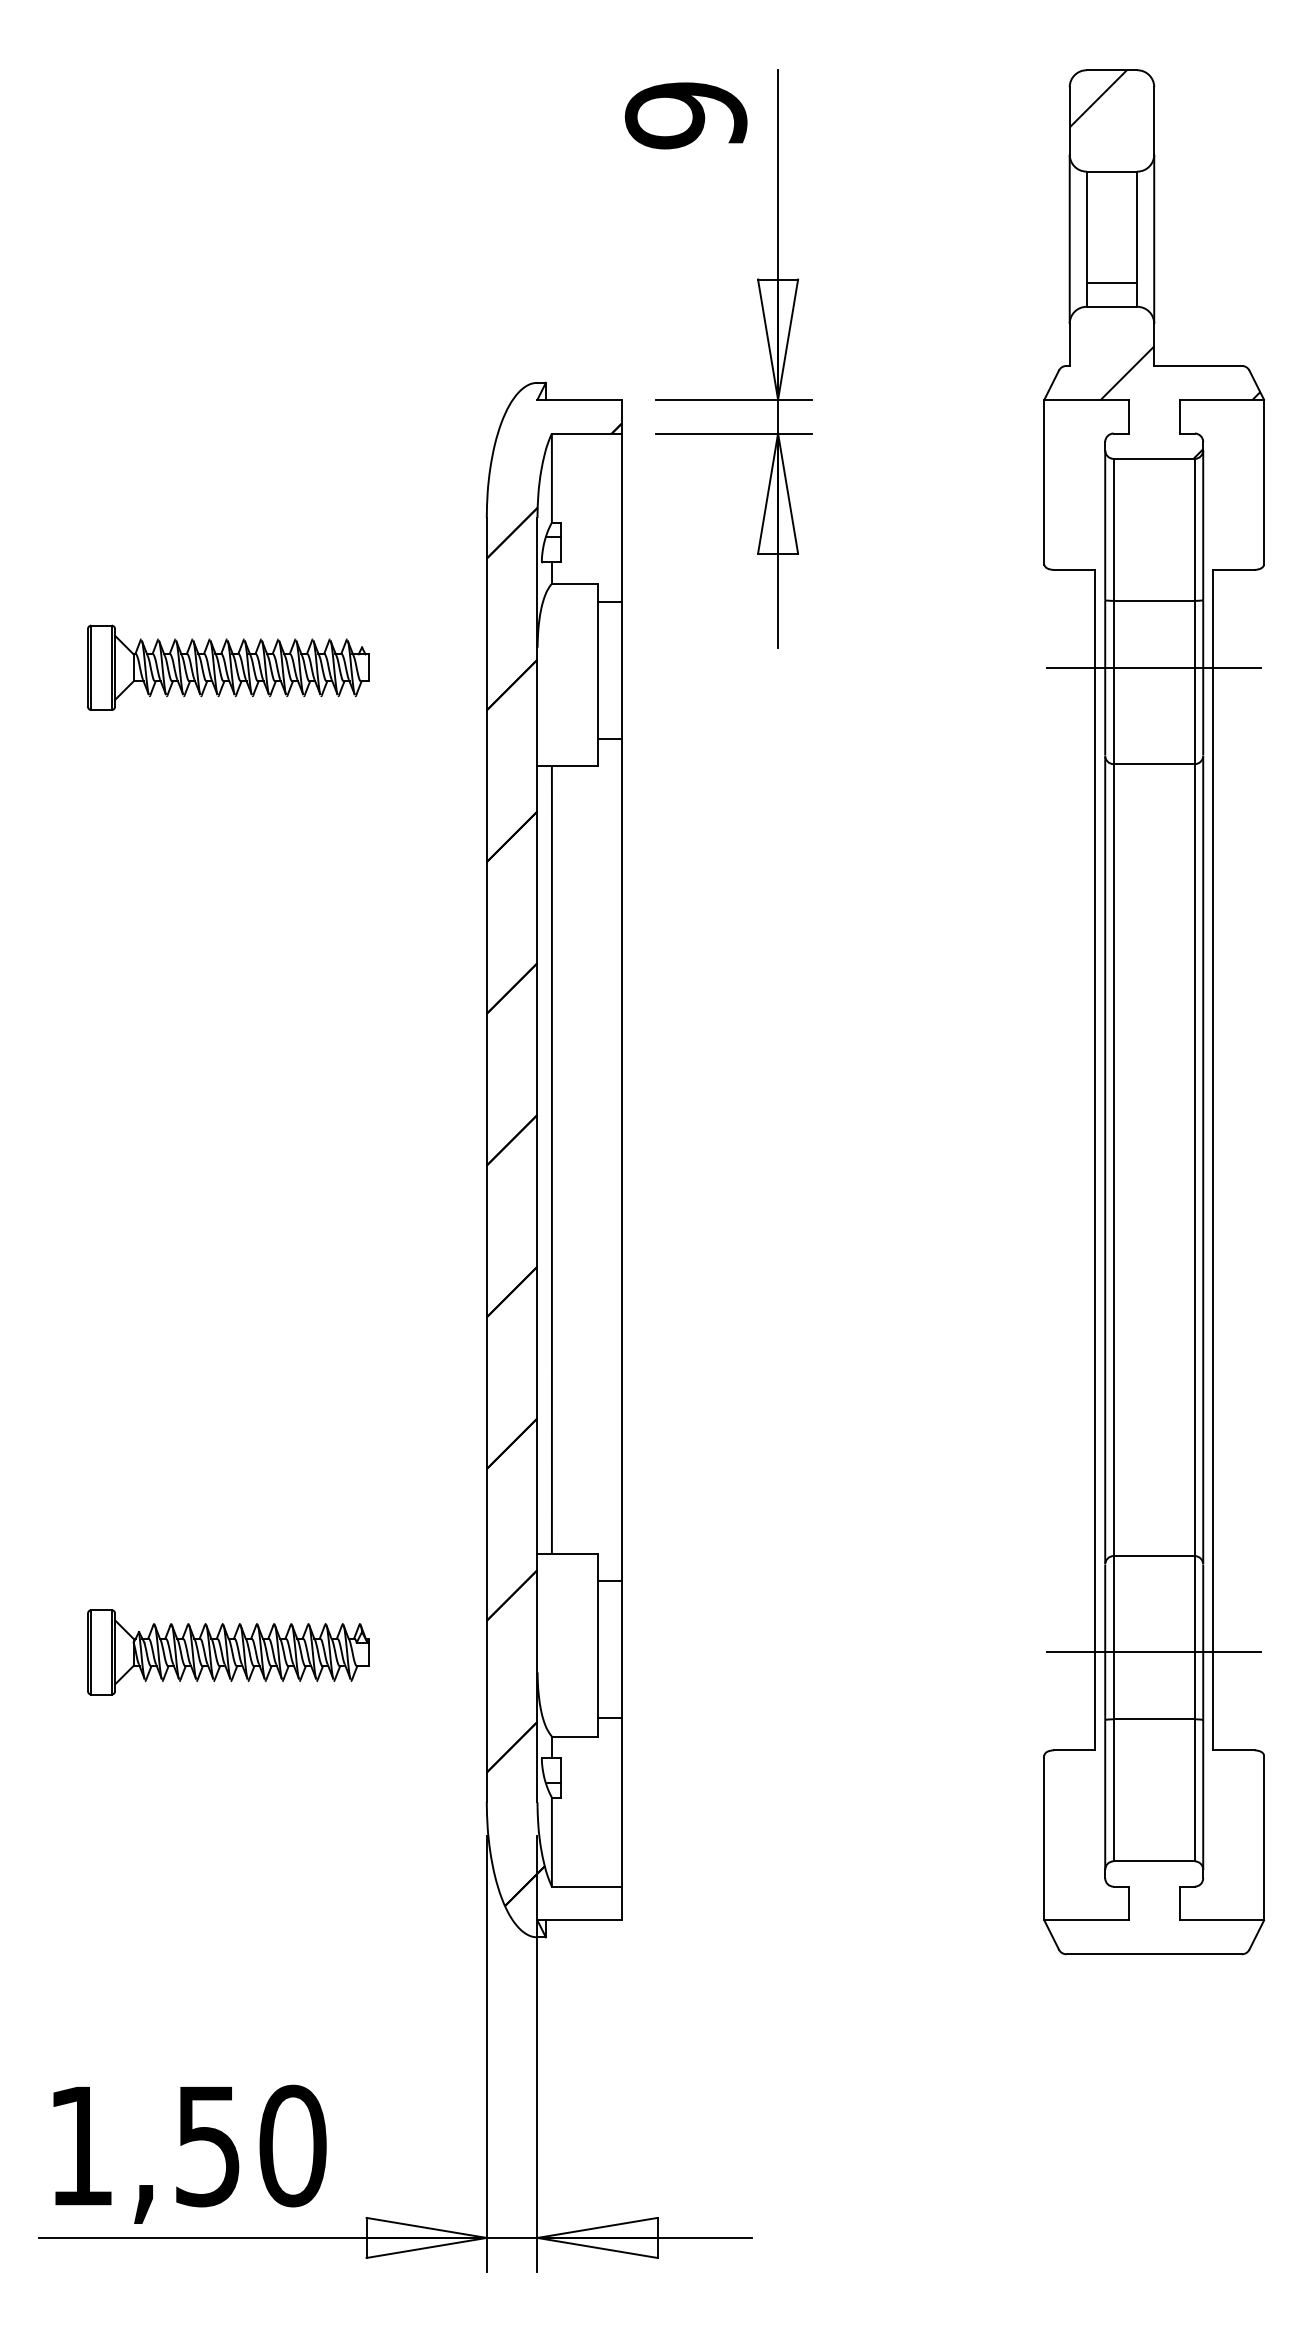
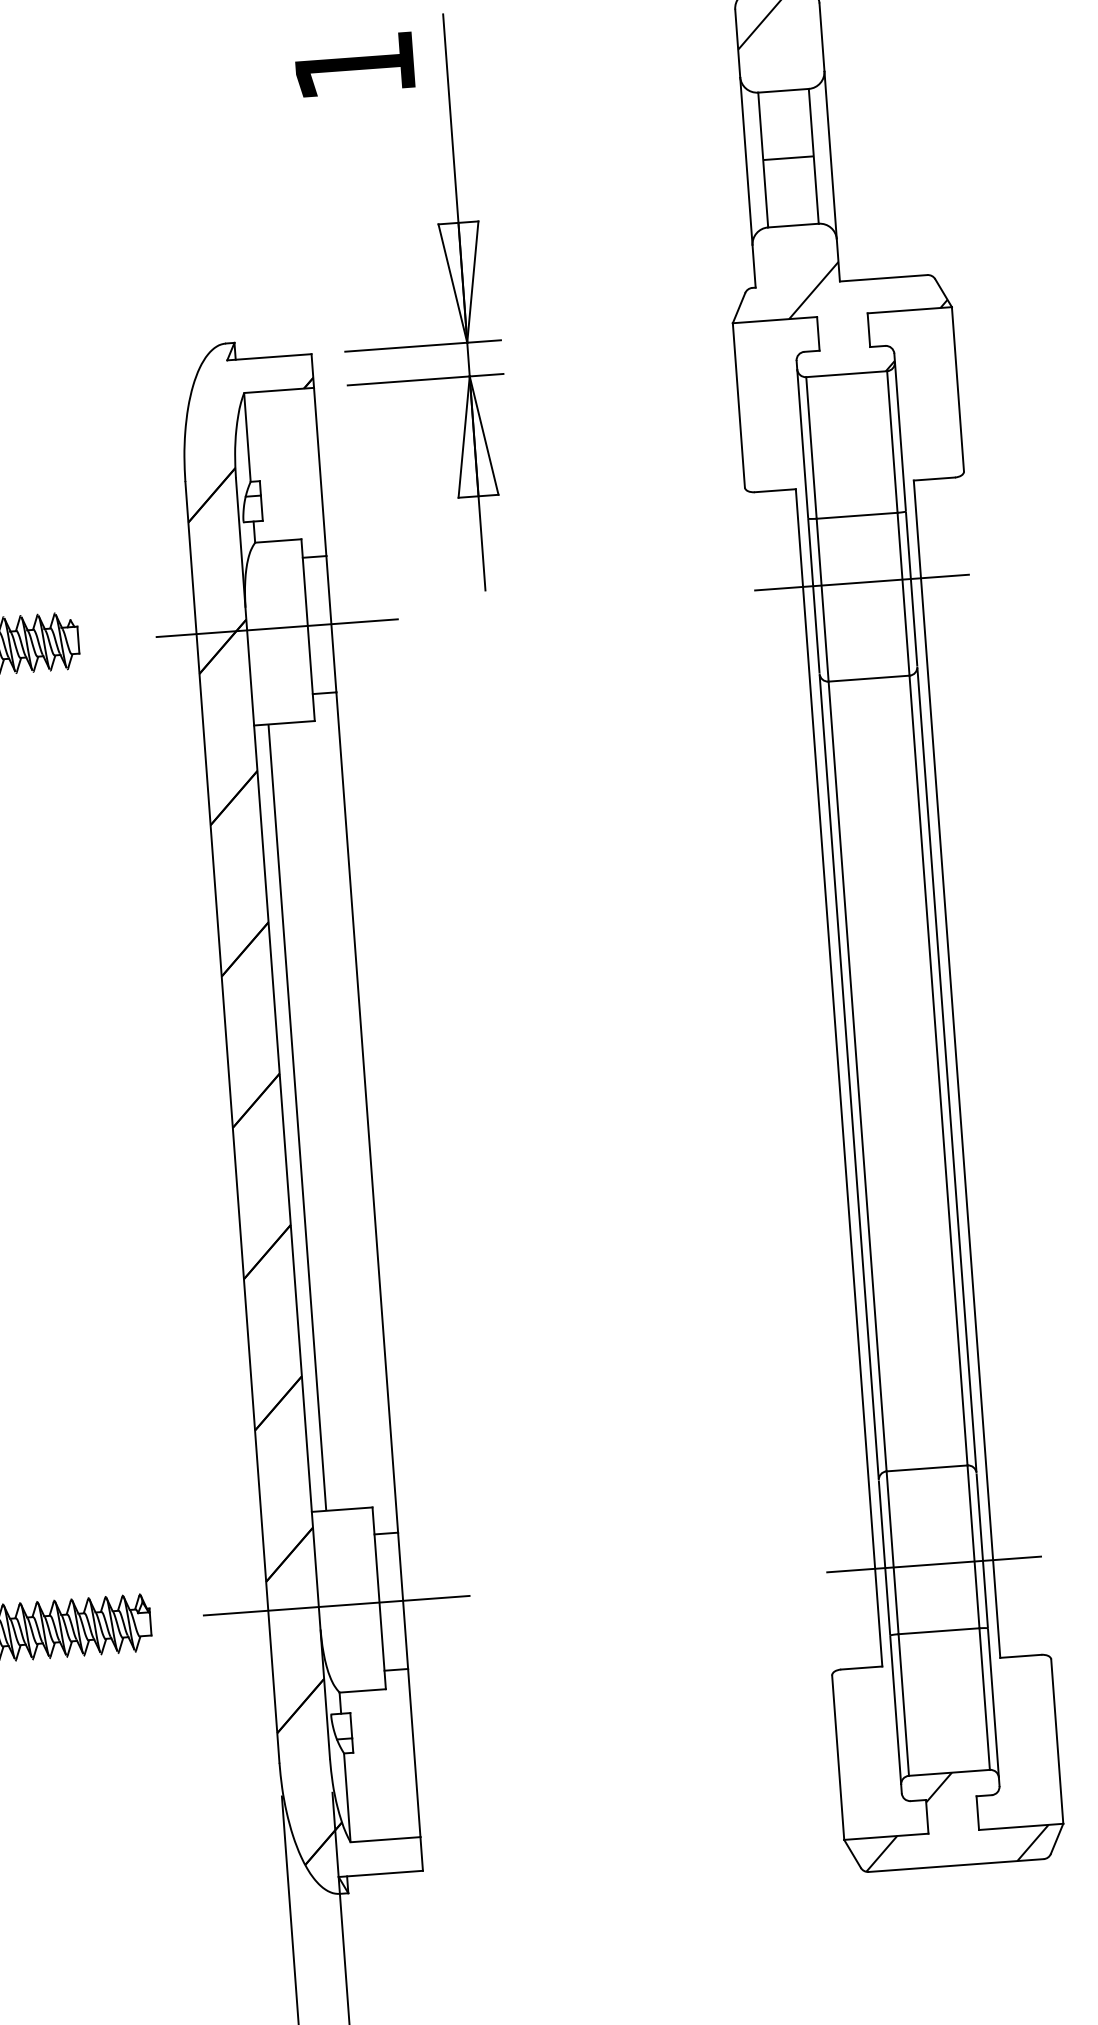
text: (685, 115) -> (354, 66), 9 -> 1
line: (1111, 283) -> (788, 158), moved
line: (567, 670) -> (277, 628), added
line: (555, 1649) -> (336, 1605), added
hatch: (1156, 1907) -> (955, 1818), added

